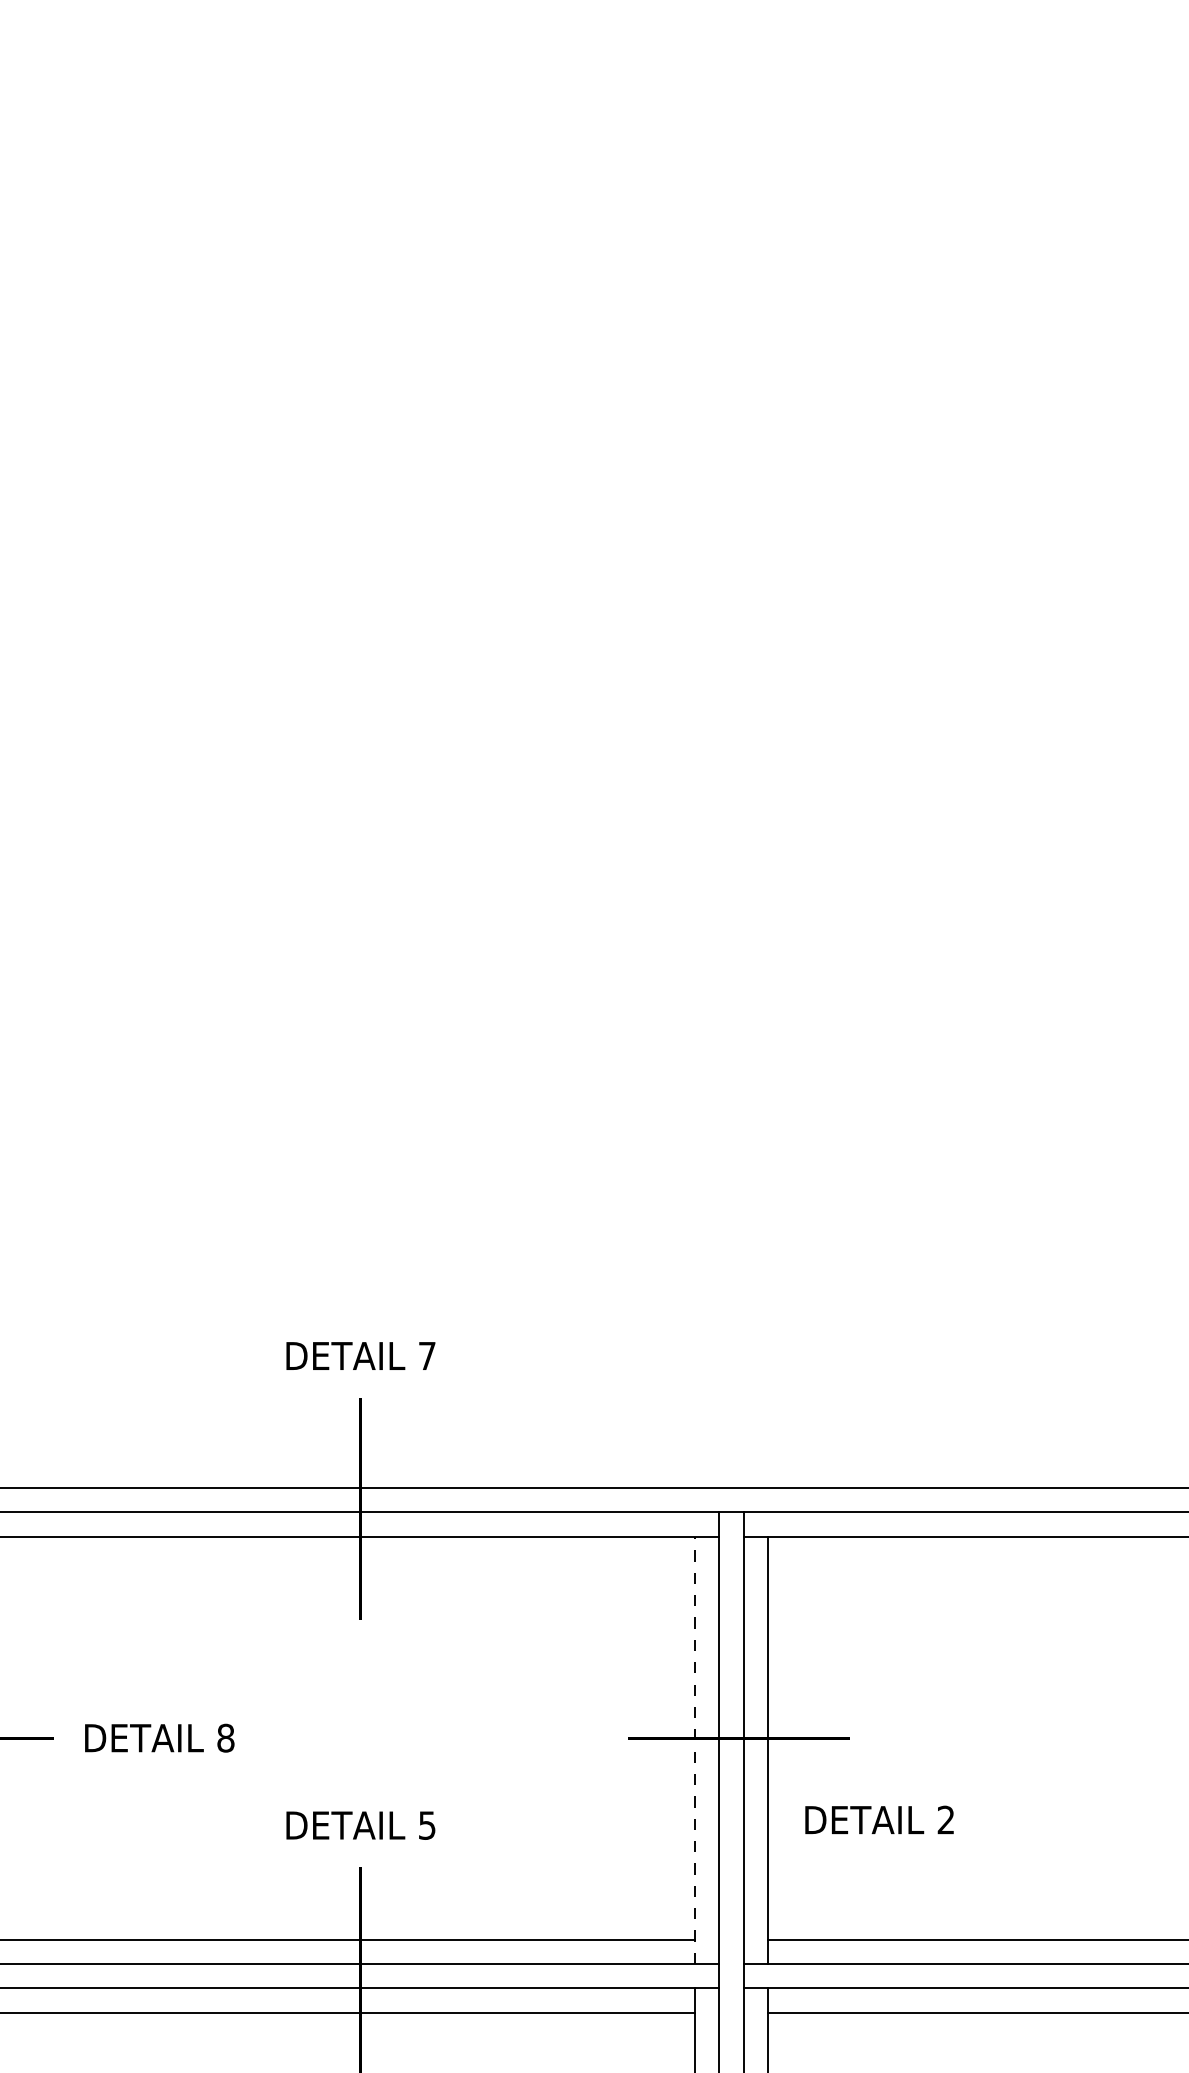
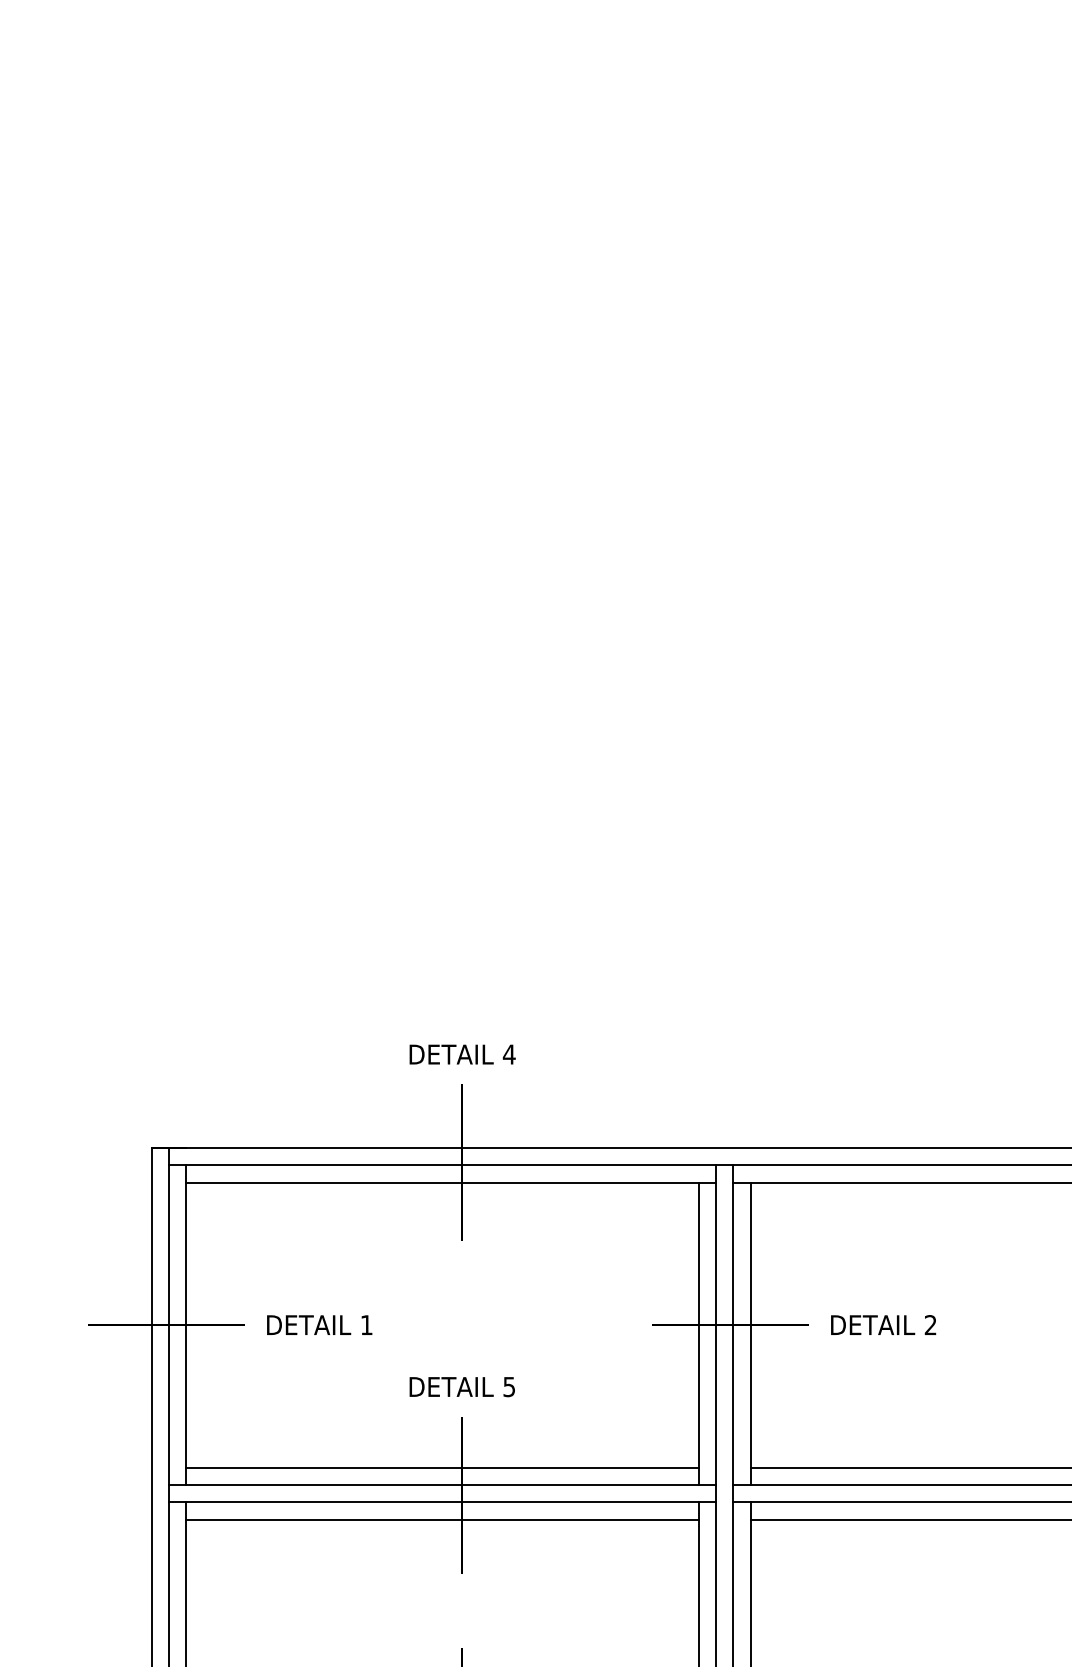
text: (426, 1355) -> (508, 1054), 7 -> 4
text: (225, 1738) -> (366, 1325), 8 -> 1
line: (694, 1749) -> (698, 1333), dashed -> solid
text: (879, 1819) -> (883, 1324), moved

